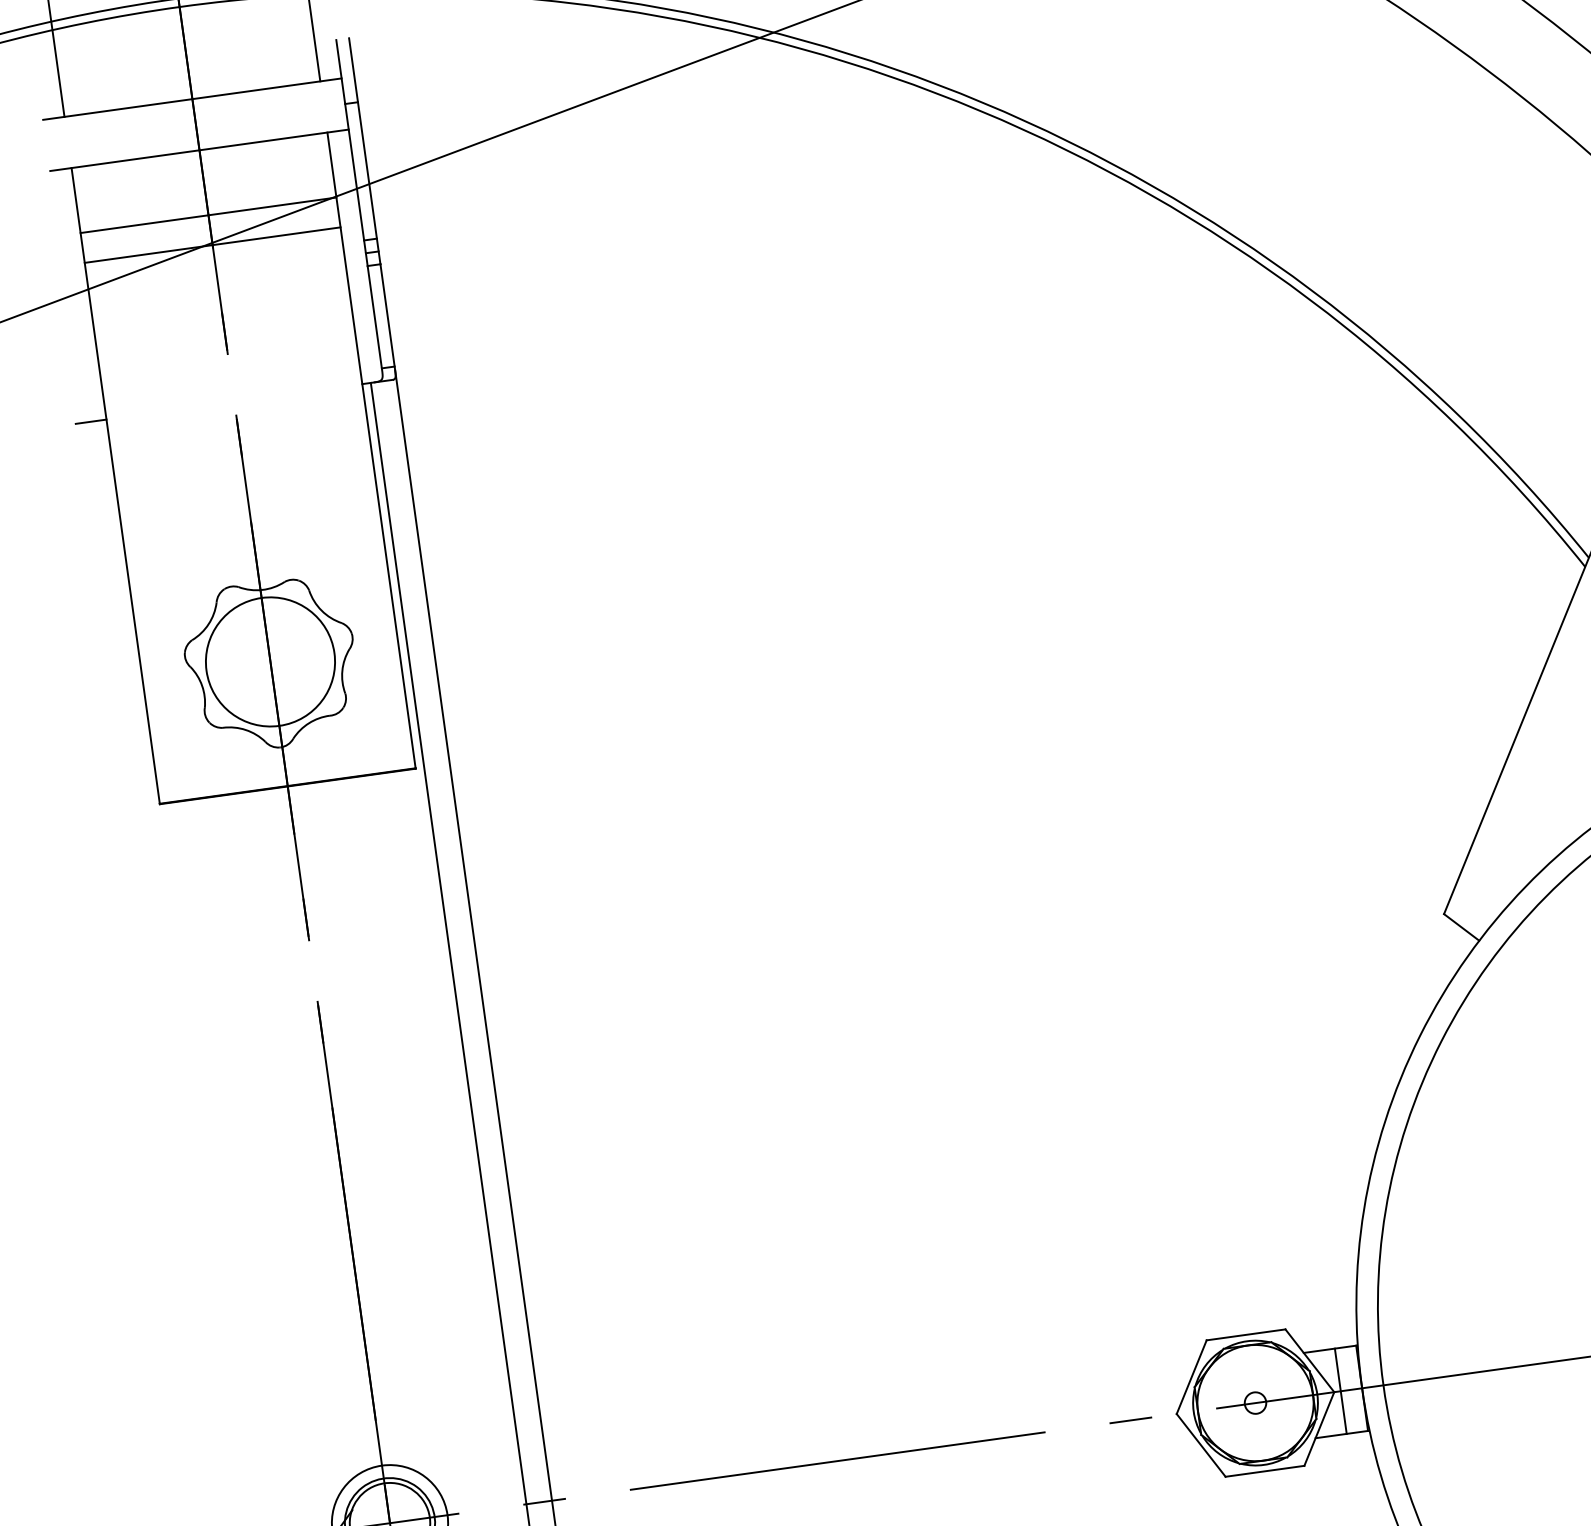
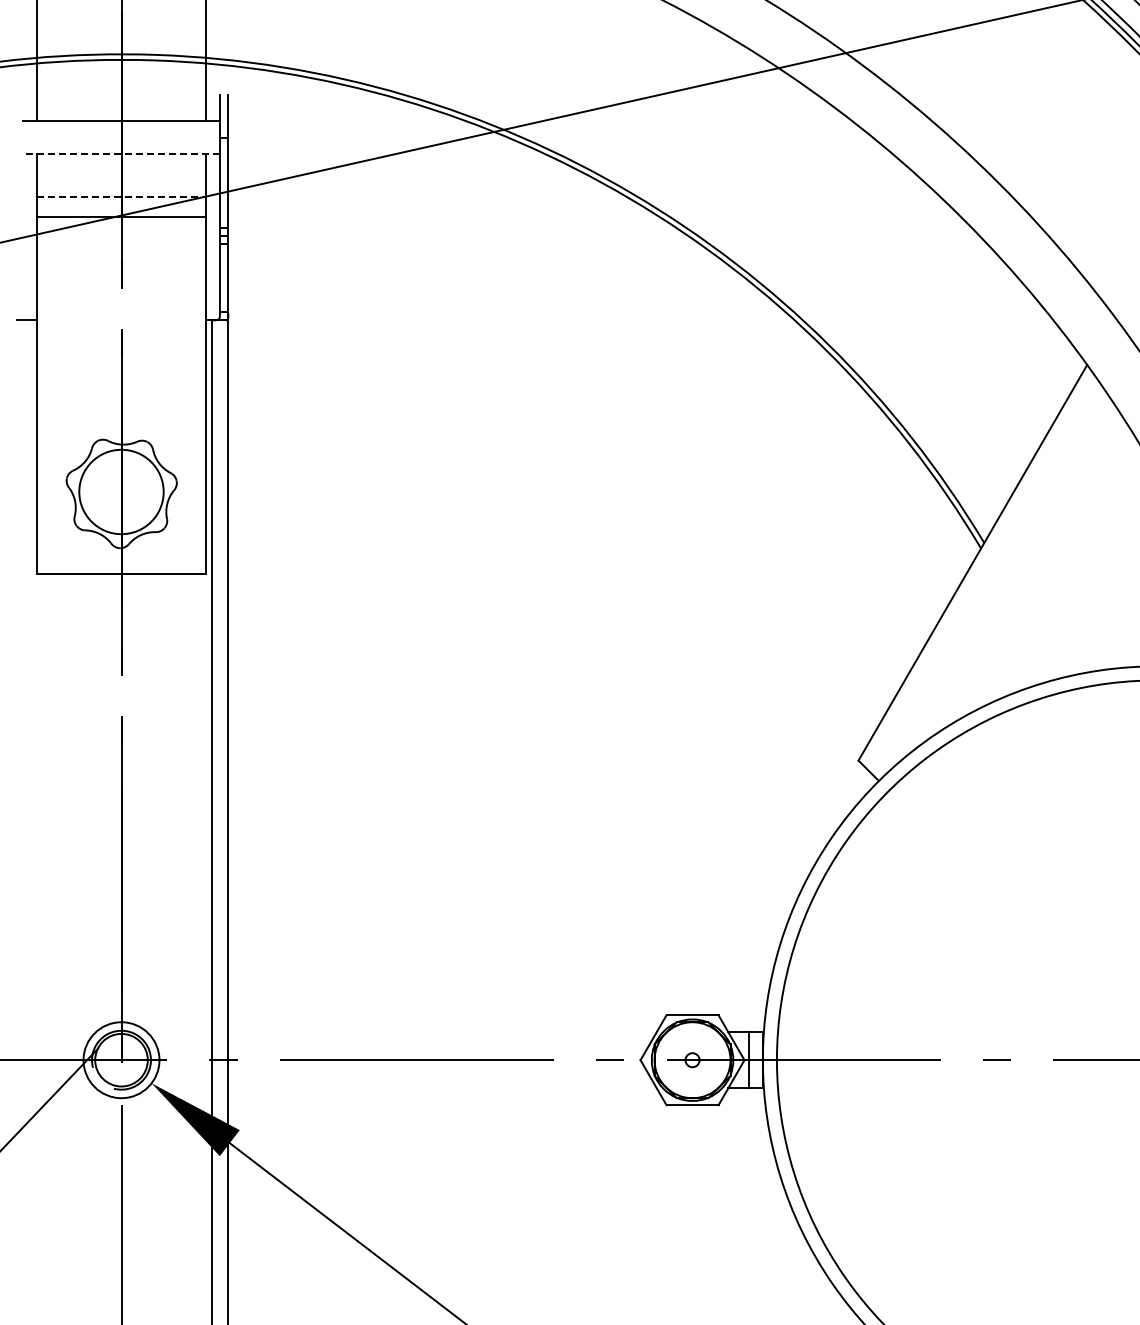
line: (199, 150) -> (121, 154), solid -> dashed
line: (210, 215) -> (122, 197), solid -> dashed

